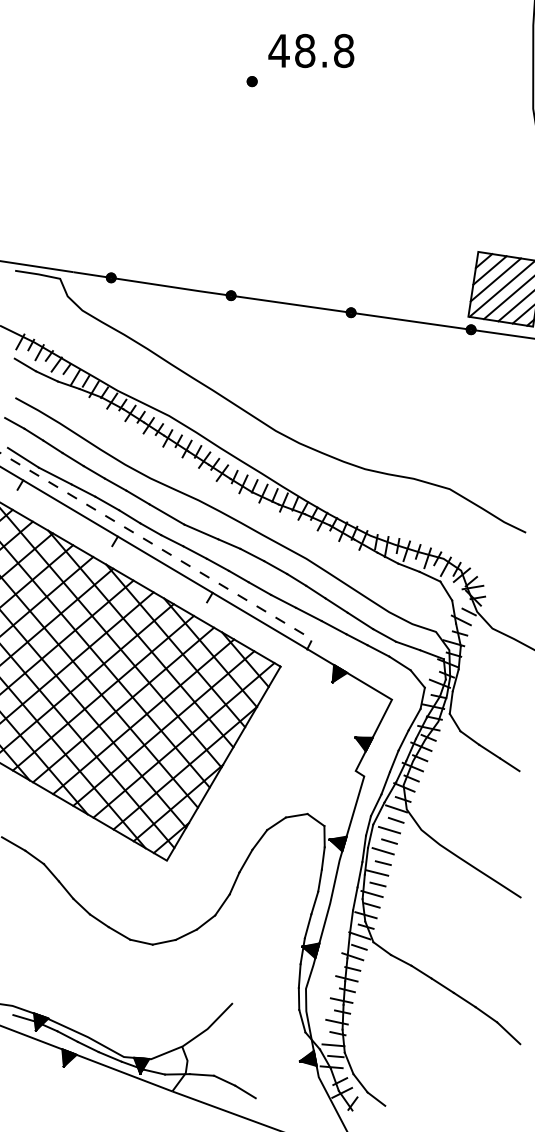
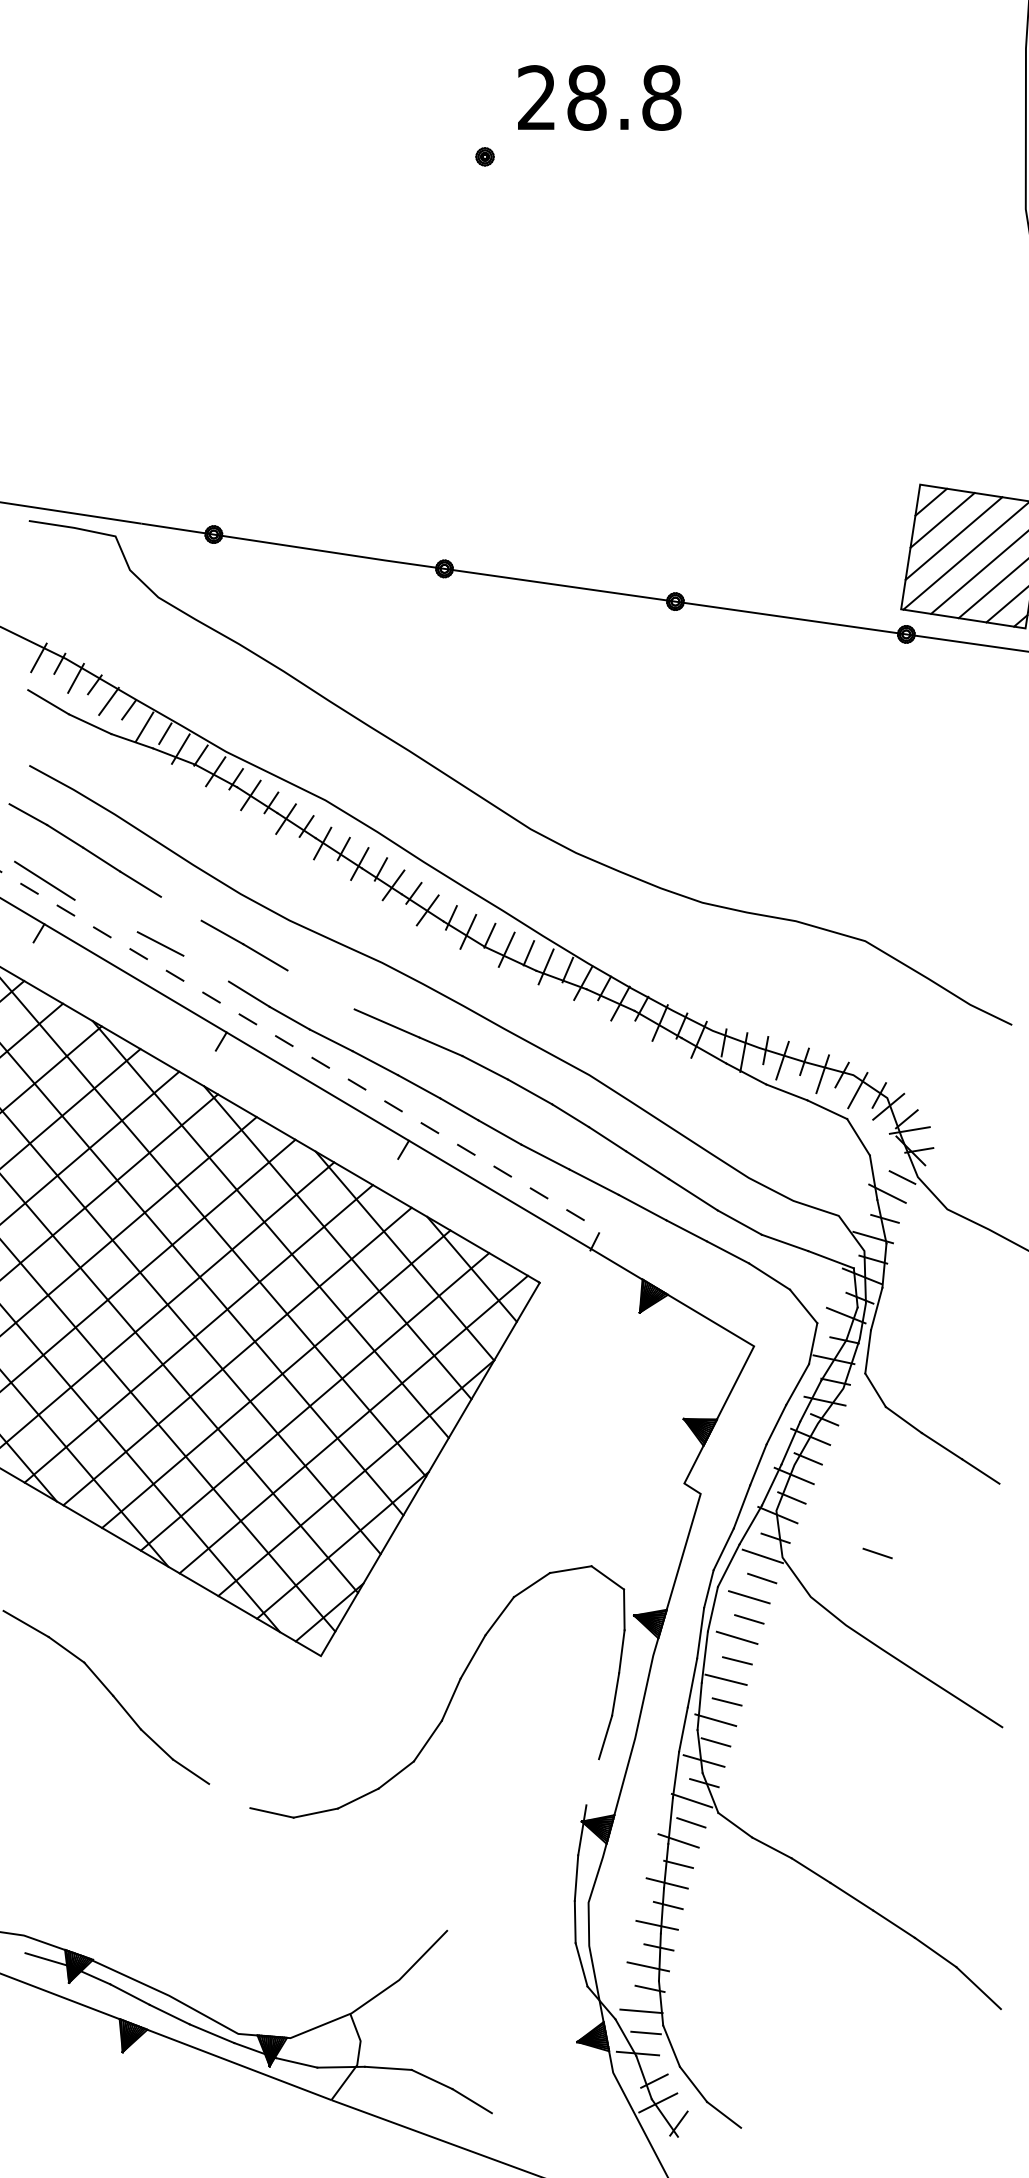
text: (278, 50) -> (535, 97), 48.8 -> 28.8
line: (93, 472) -> (179, 909), removed
line: (54, 475) -> (104, 914), removed
line: (107, 503) -> (206, 968), removed
line: (166, 514) -> (320, 989), removed
line: (455, 807) -> (876, 1553), added
line: (307, 926) -> (591, 1782), removed
line: (119, 933) -> (229, 1796), removed

